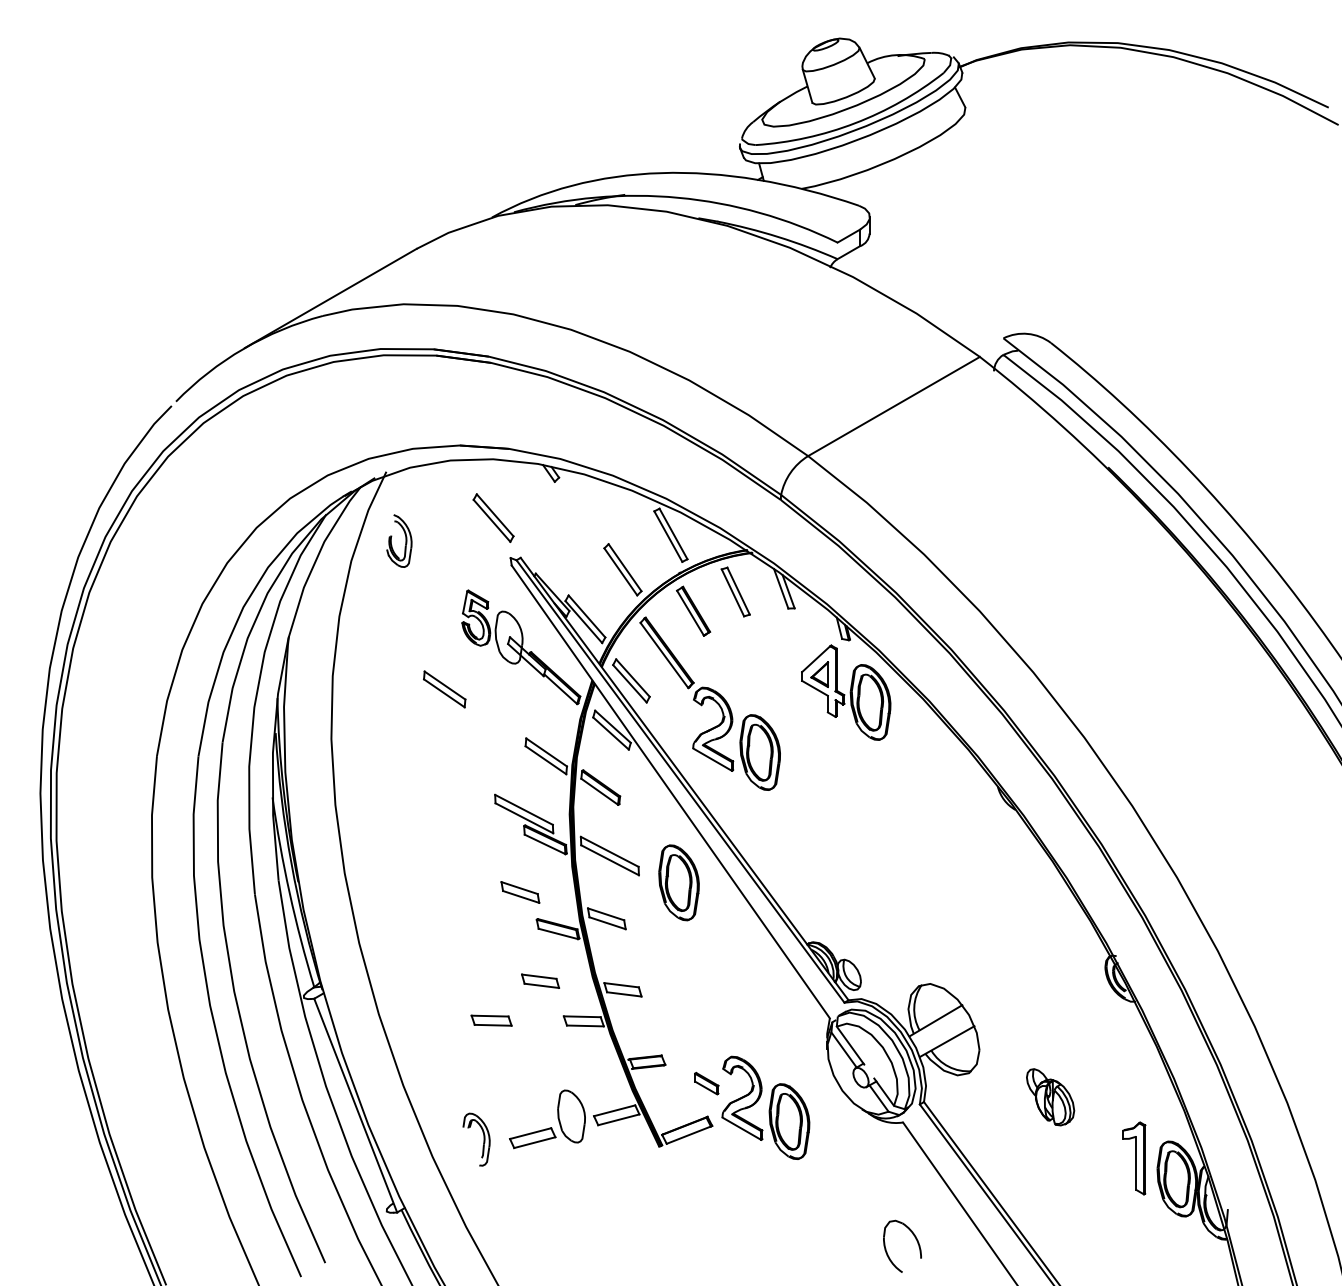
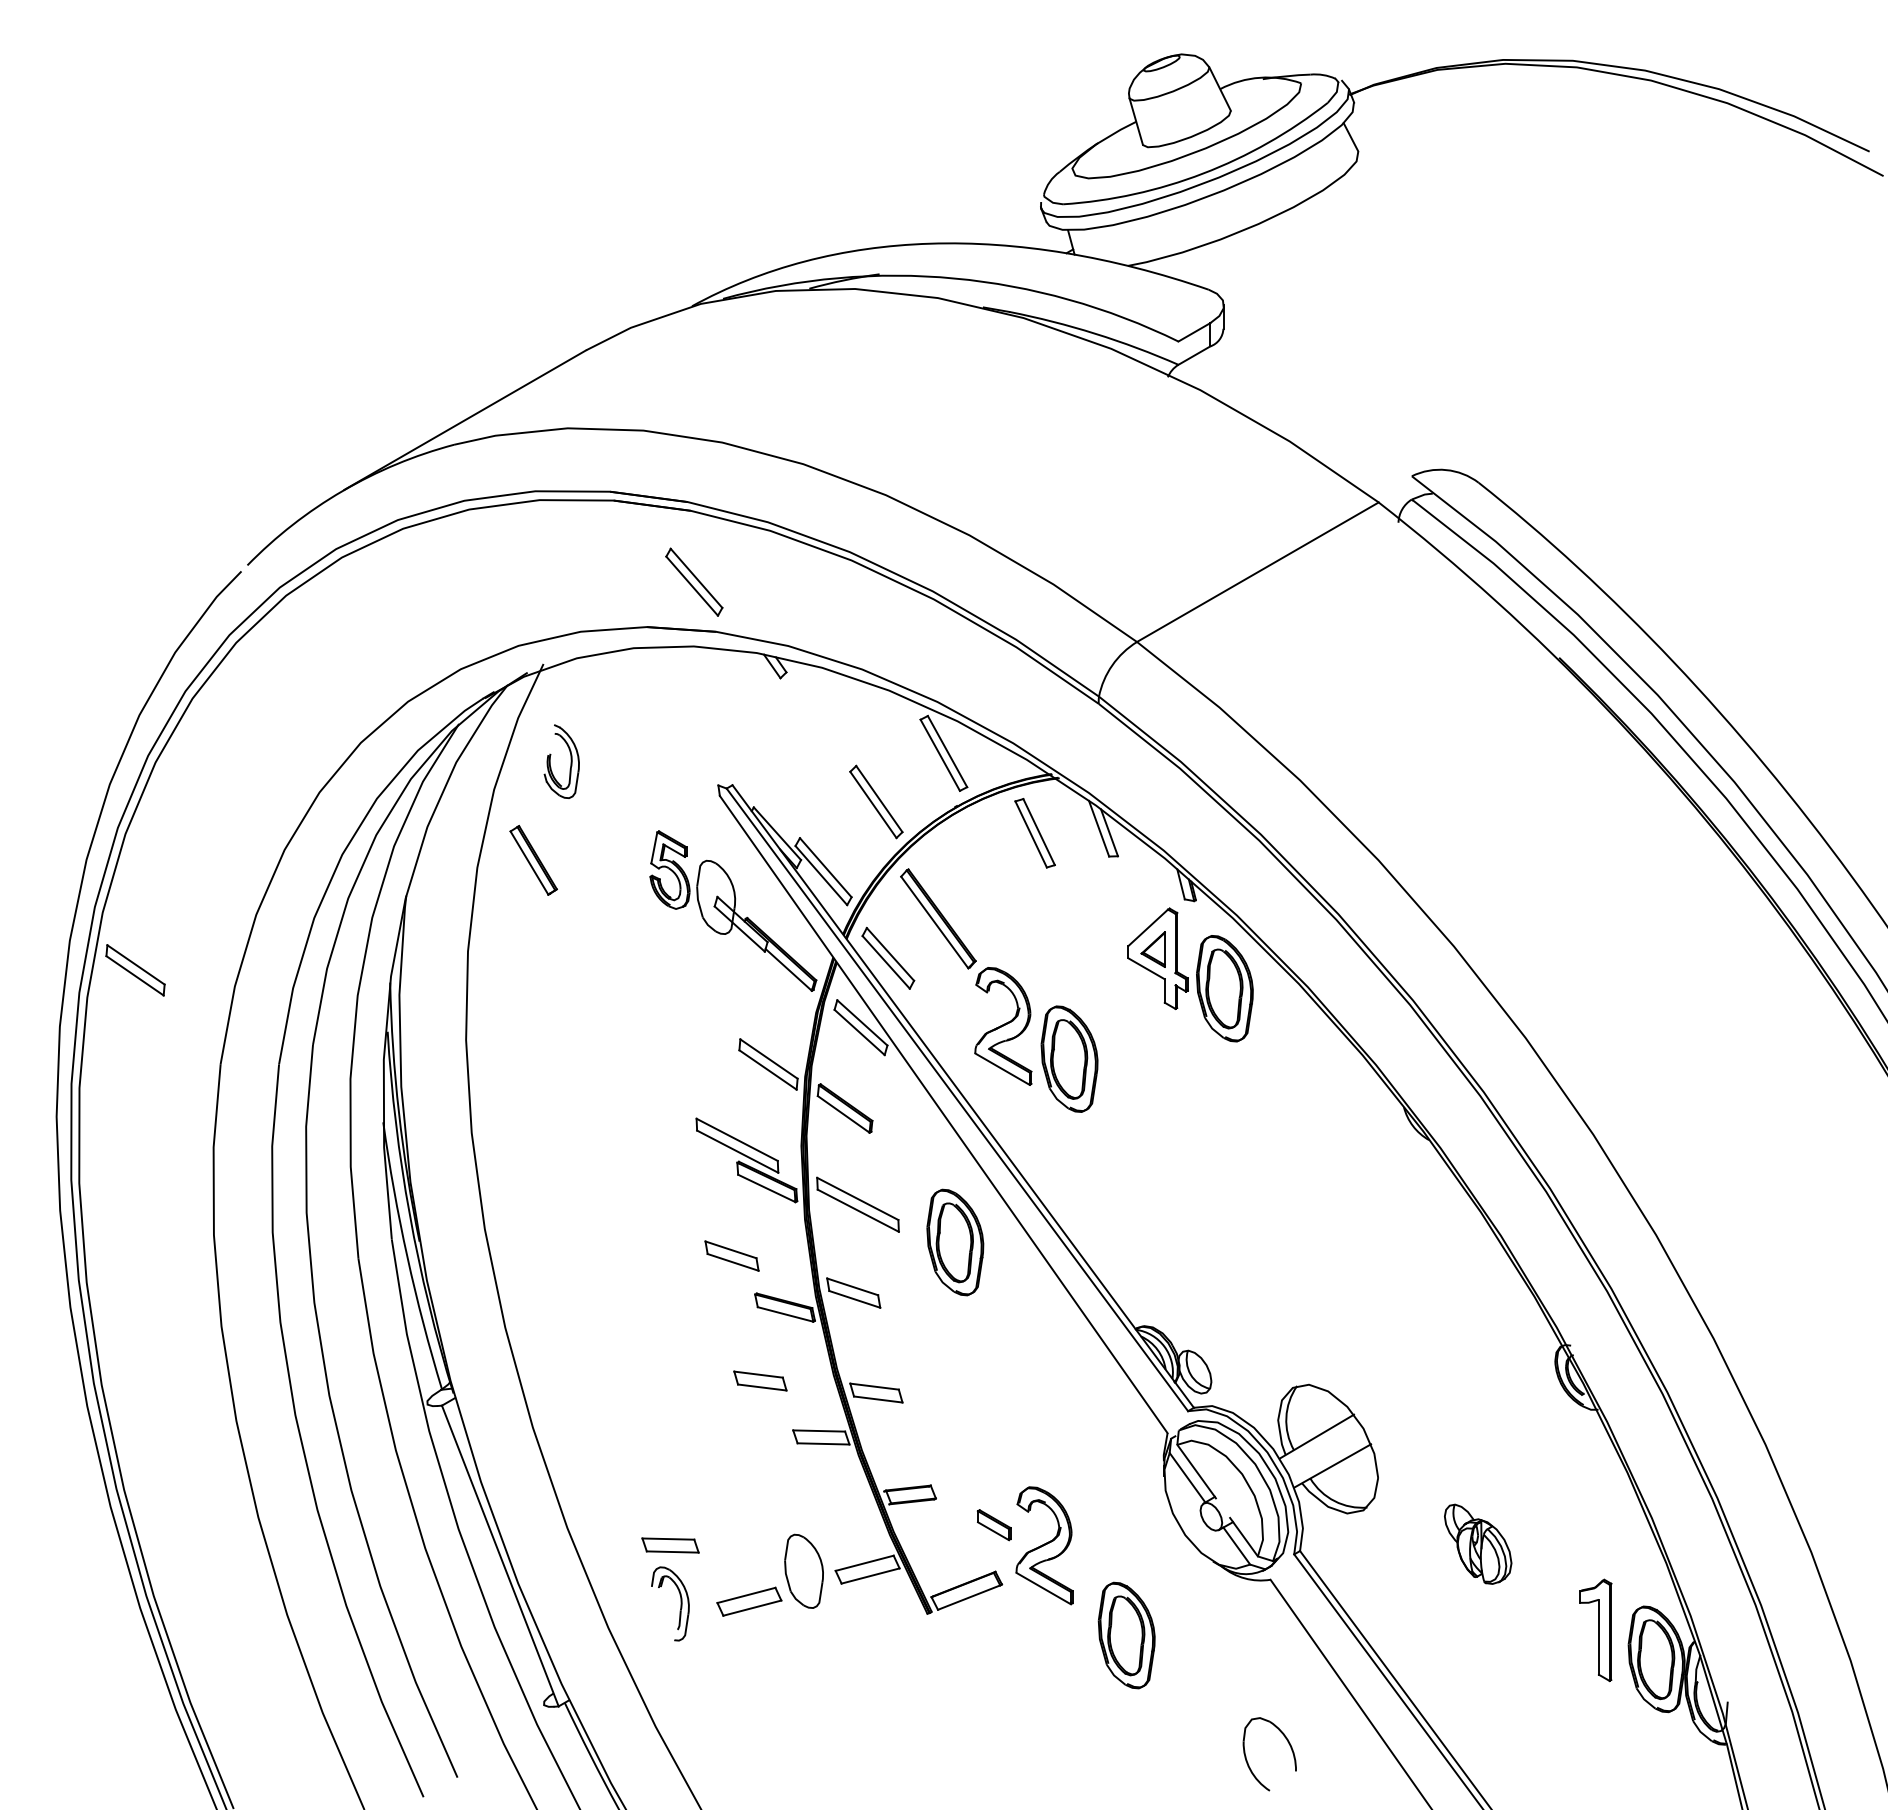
part: (493, 517) -> (694, 581), moved
part: (693, 611) -> (533, 860), moved
part: (444, 689) -> (135, 970), moved
part: (491, 1020) -> (670, 1545), moved
part: (789, 1121) -> (1126, 1635), moved

